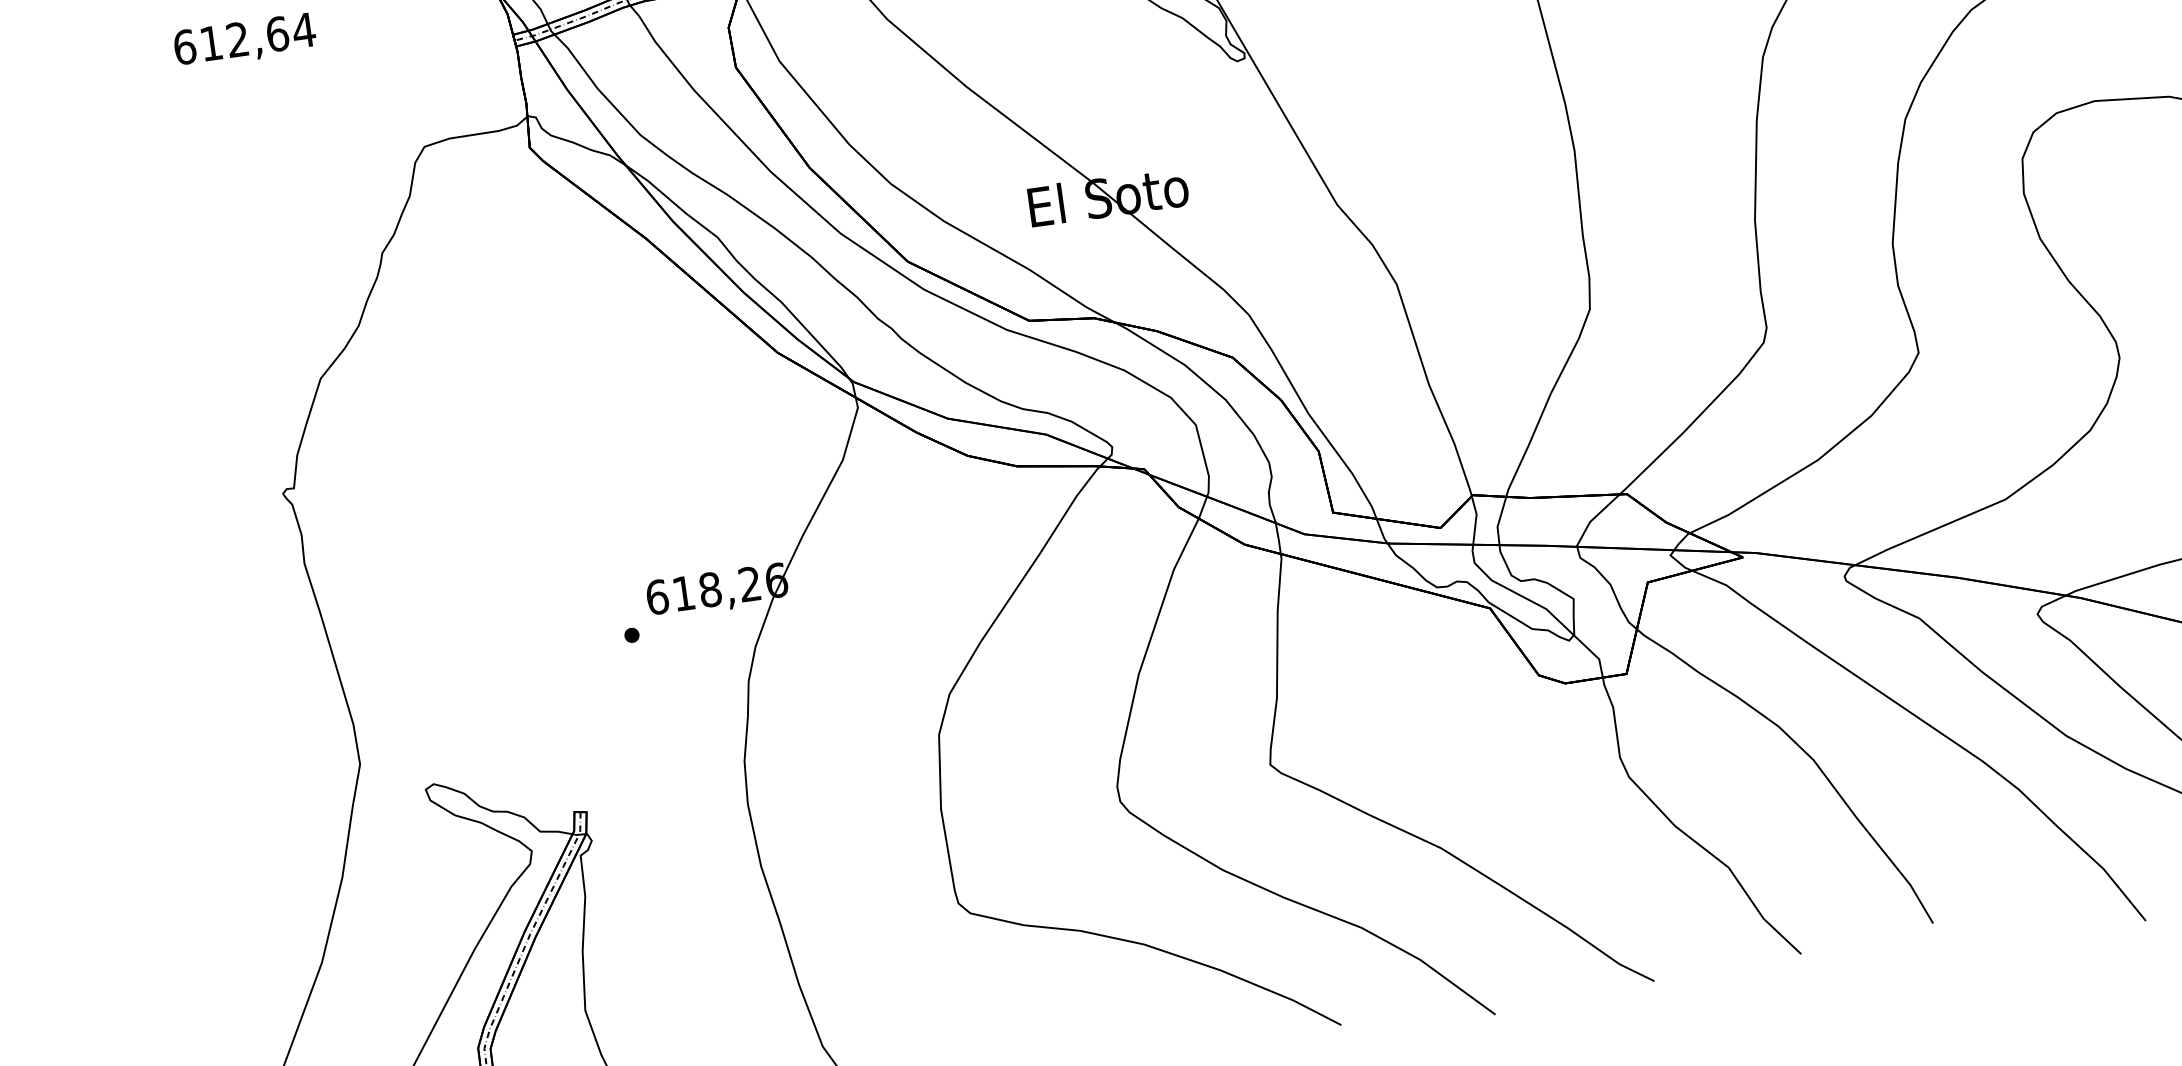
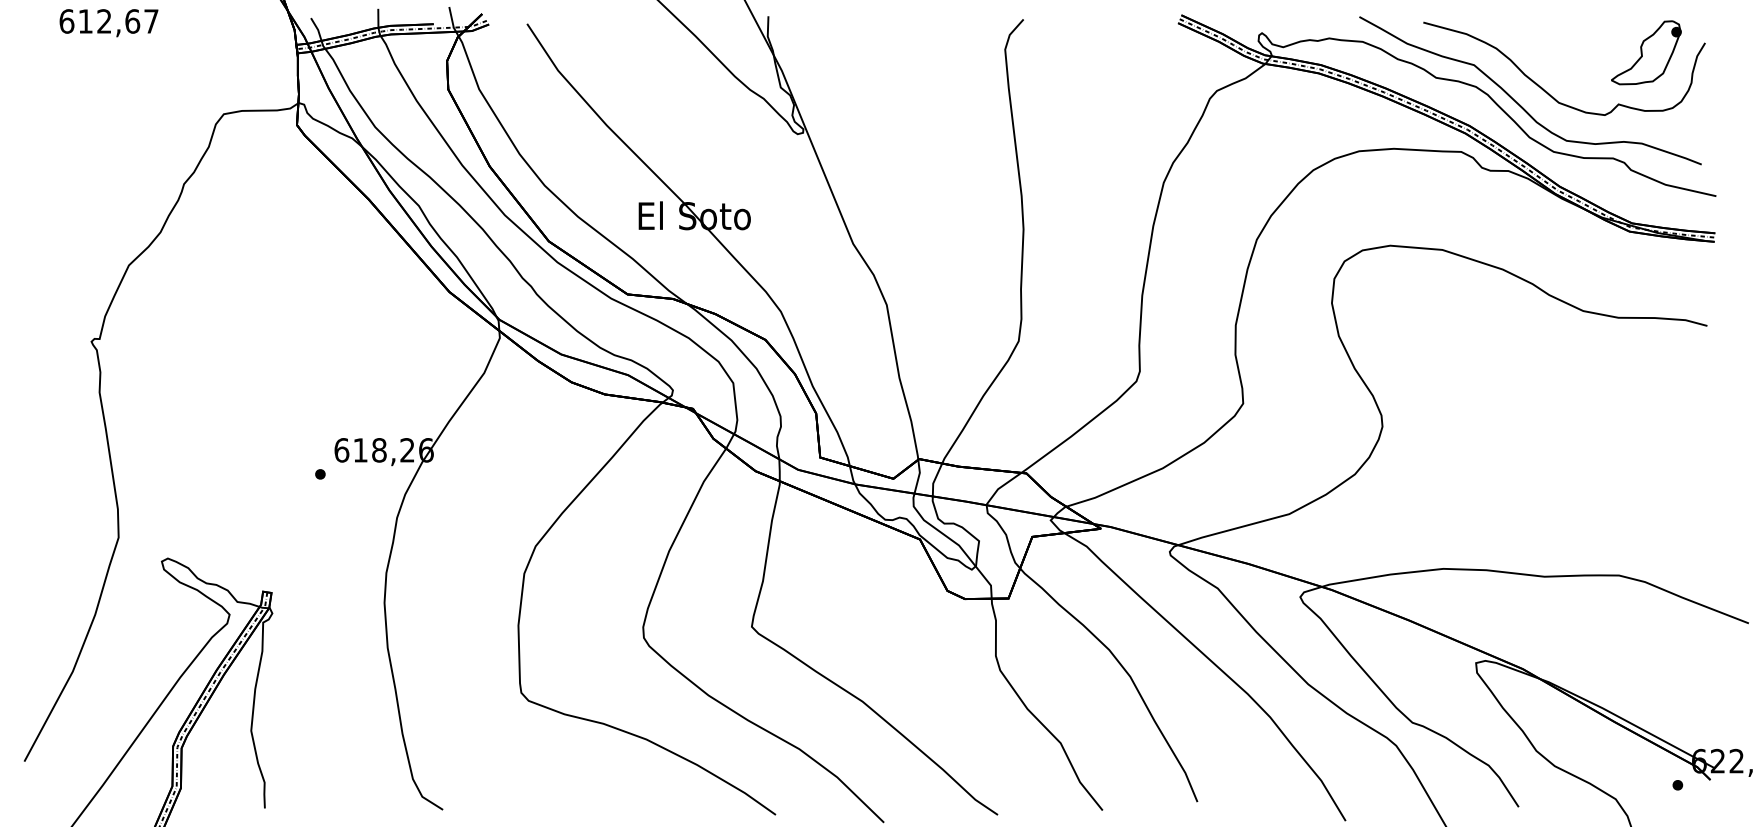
text: (304, 30) -> (151, 21), 612,64 -> 612,67

